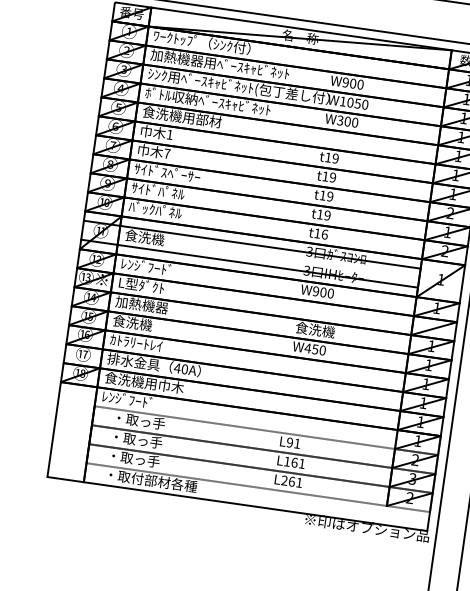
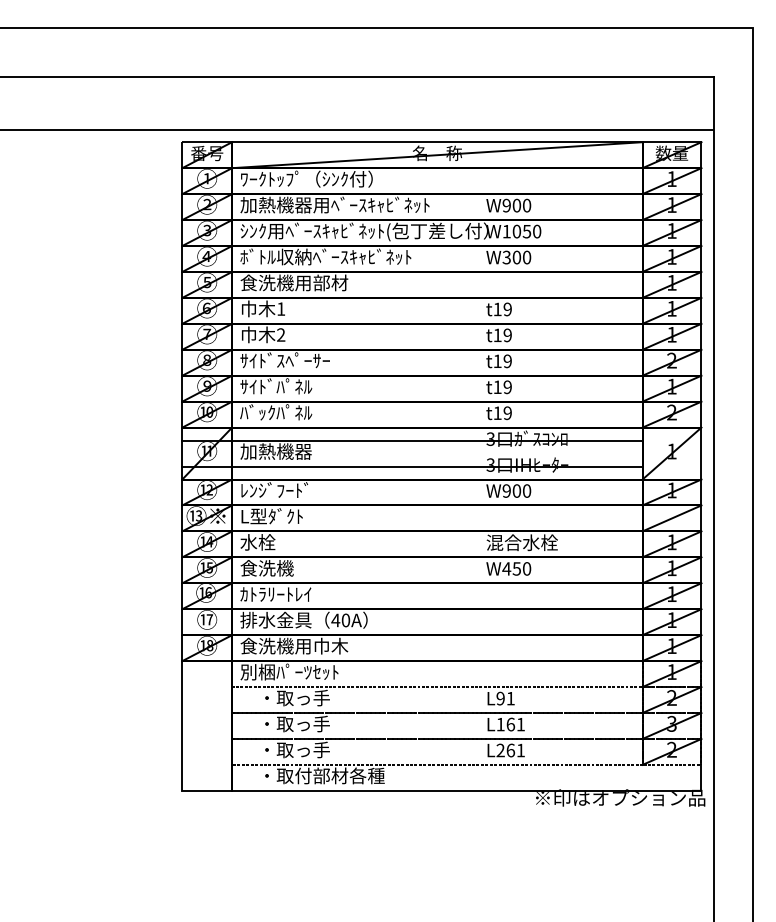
text: (167, 153) -> (281, 334), 7 -> 2
text: (324, 234) -> (507, 413), t16 -> t19
text: (150, 238) -> (275, 451), 食洗機 -> 加熱機器
text: (141, 305) -> (275, 542), 加熱機器 -> 水栓
text: (322, 330) -> (522, 542), 食洗機 -> 混合水栓
text: (138, 400) -> (289, 671), ﾚﾝｼﾞﾌｰﾄﾞ -> 別梱ﾊﾟｰﾂｾｯﾄ

